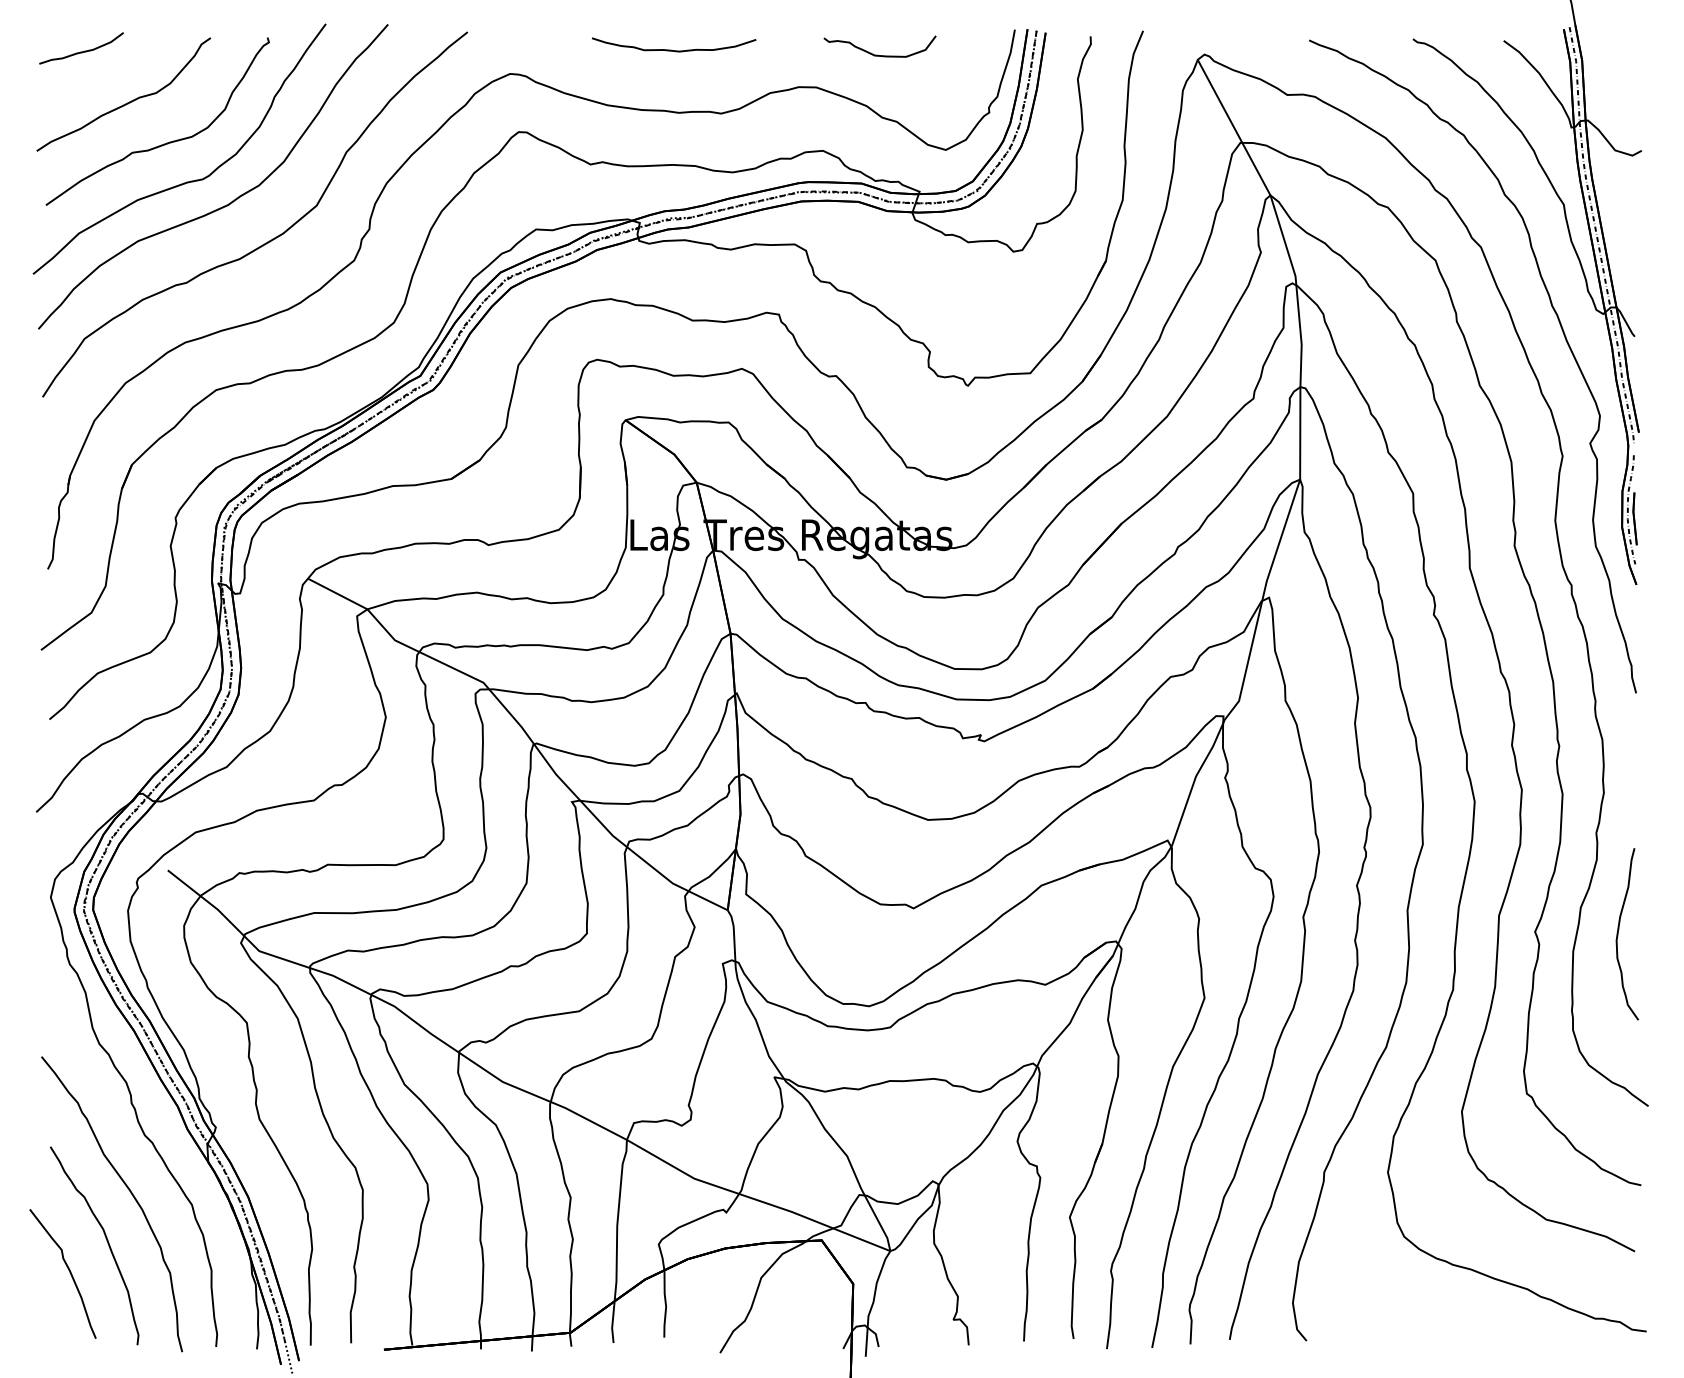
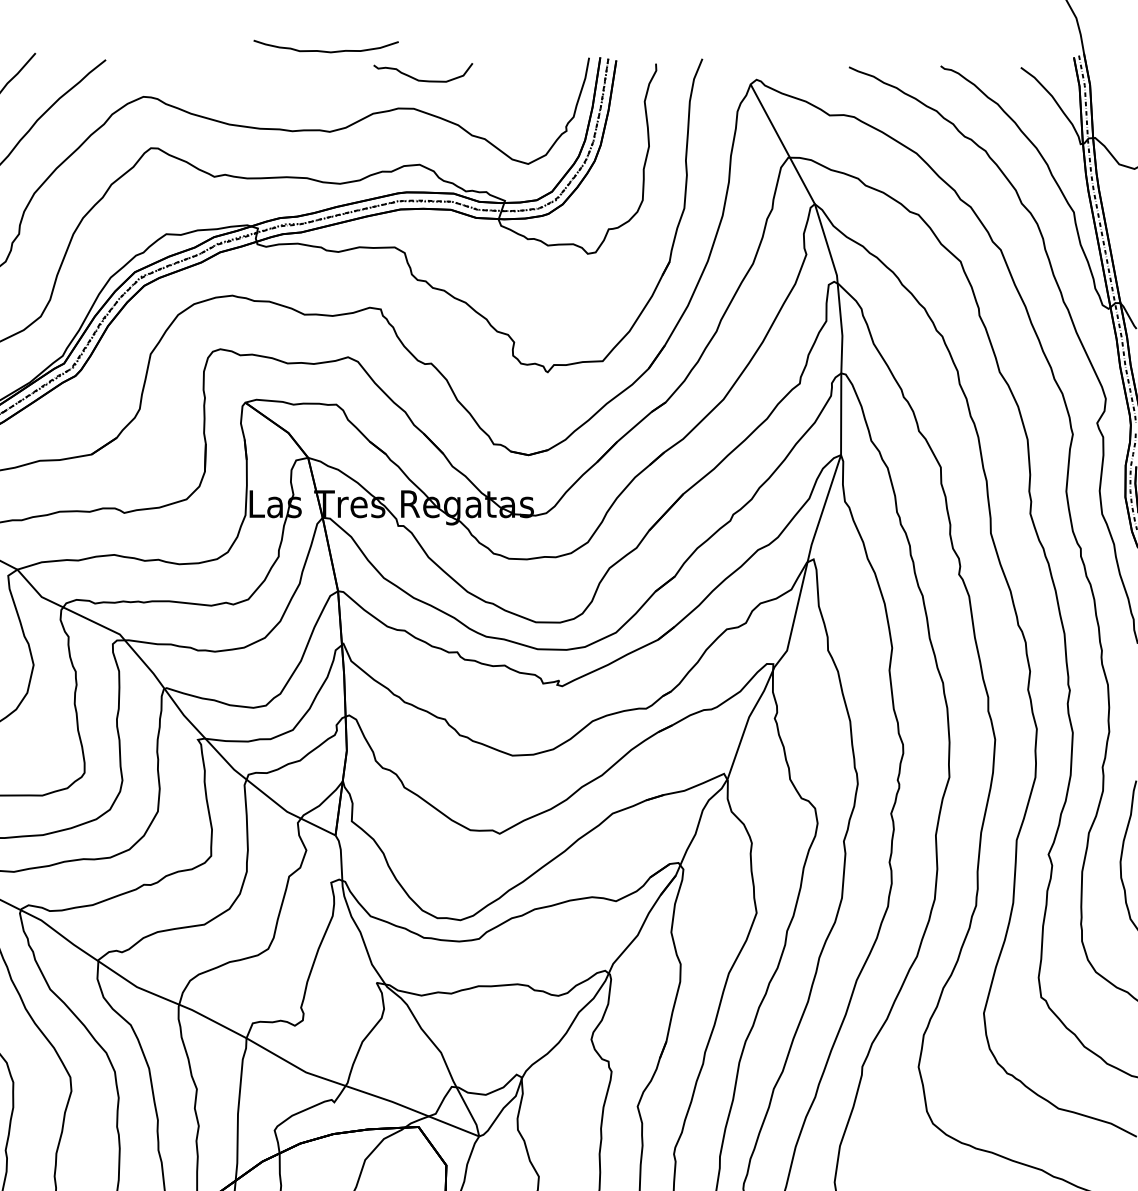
curve: (671, 49) -> (323, 50), moved
curve: (877, 54) -> (421, 79), moved

